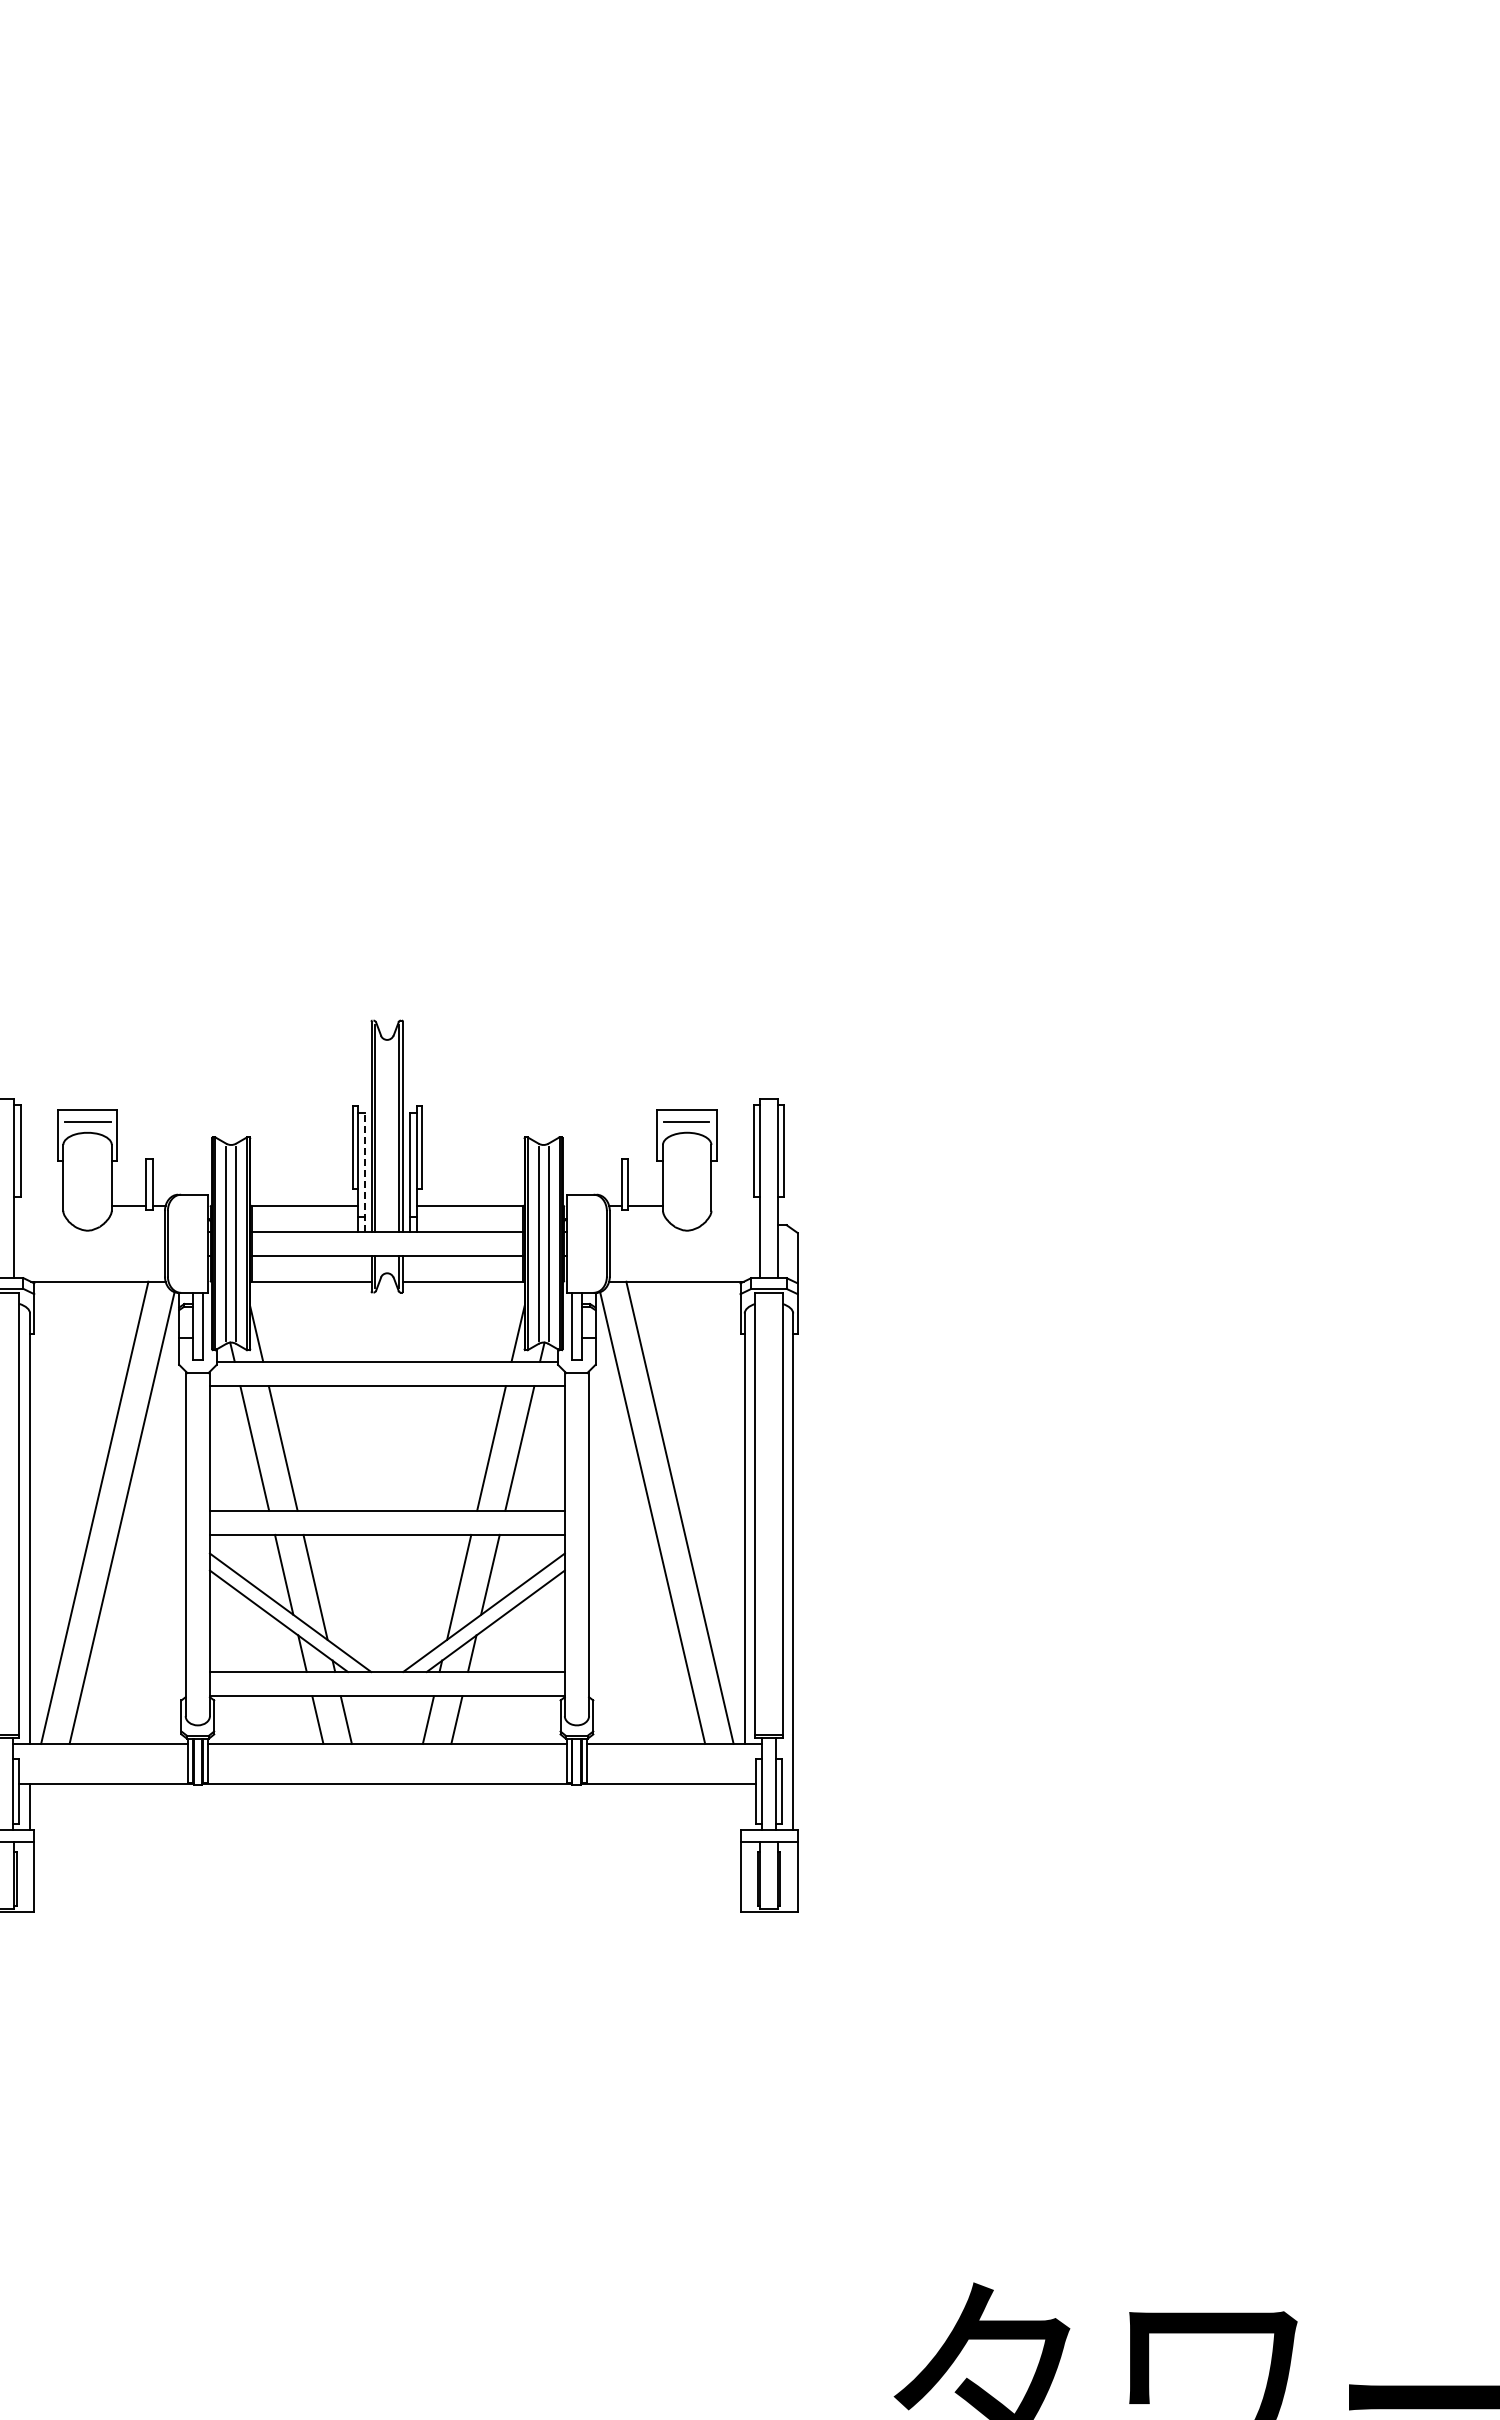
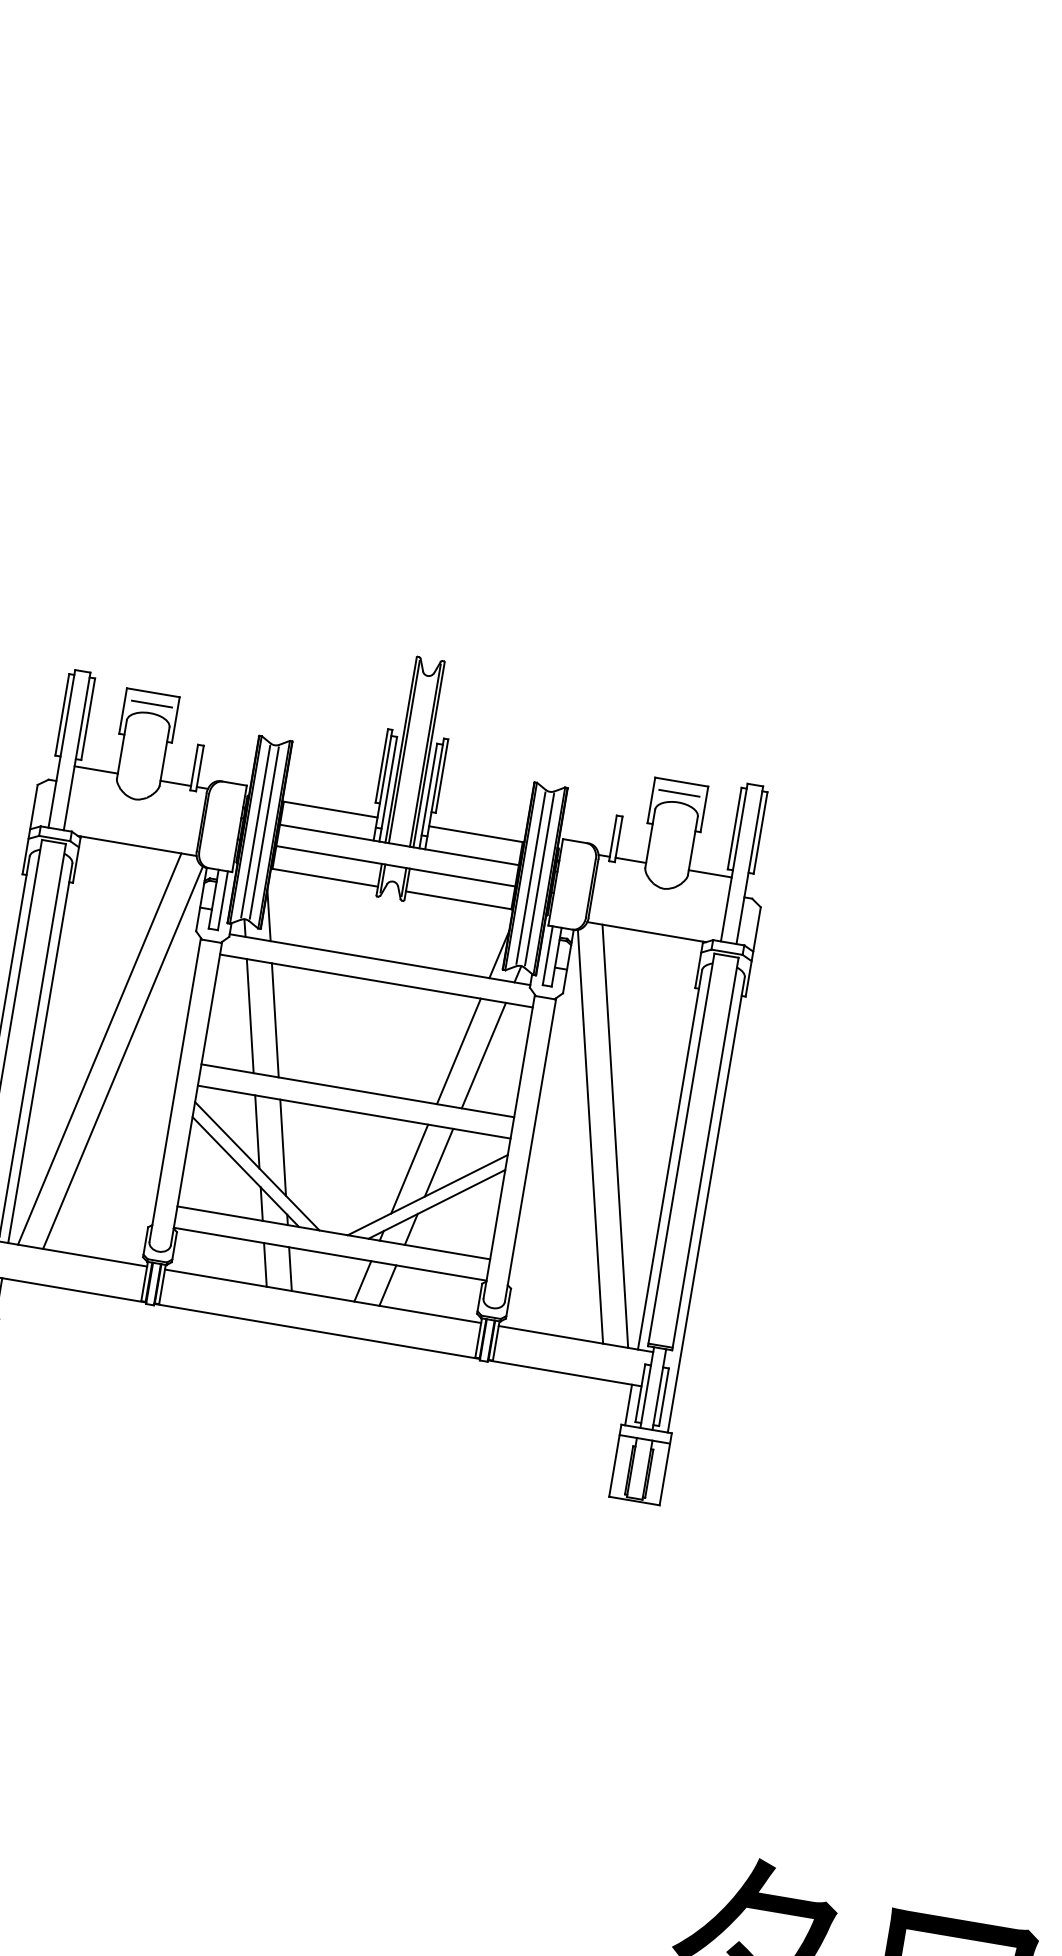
line: (364, 1171) -> (388, 788), dashed -> solid
line: (38, 1205) -> (95, 769), added
line: (735, 1205) -> (710, 873), added
line: (744, 1806) -> (628, 1404), added

